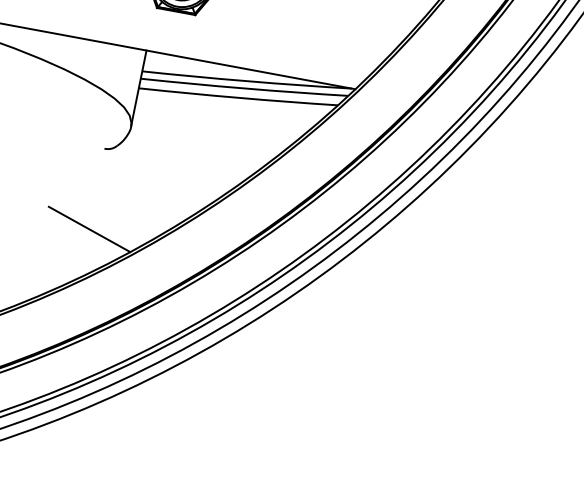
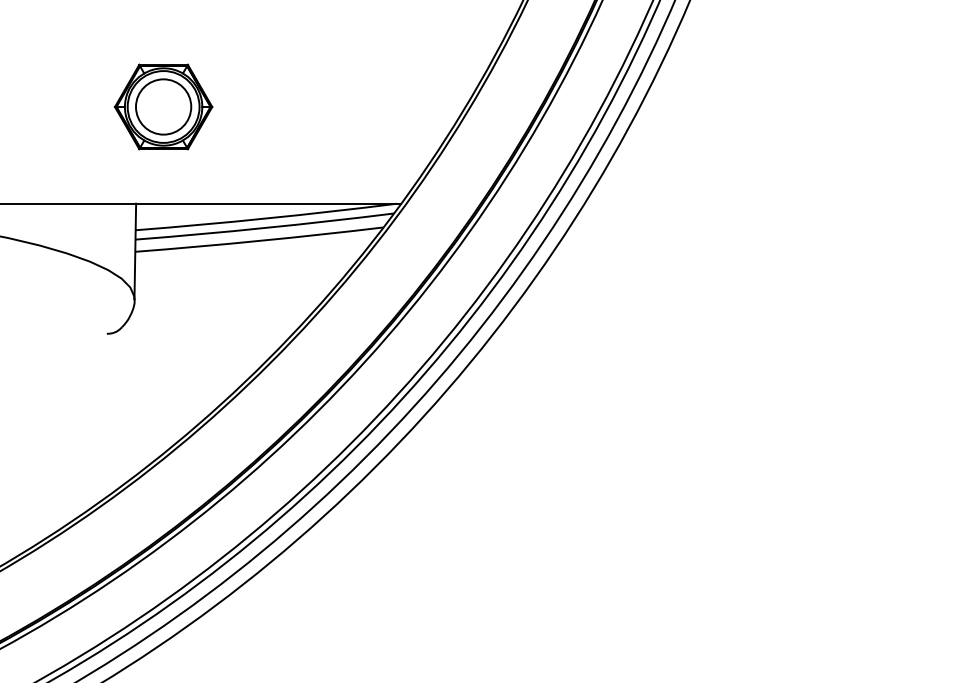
line: (89, 228) -> (106, 435), removed

